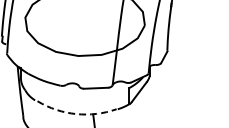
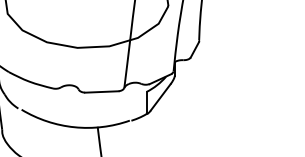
arc: (76, 114) -> (74, 127), dashed -> solid

